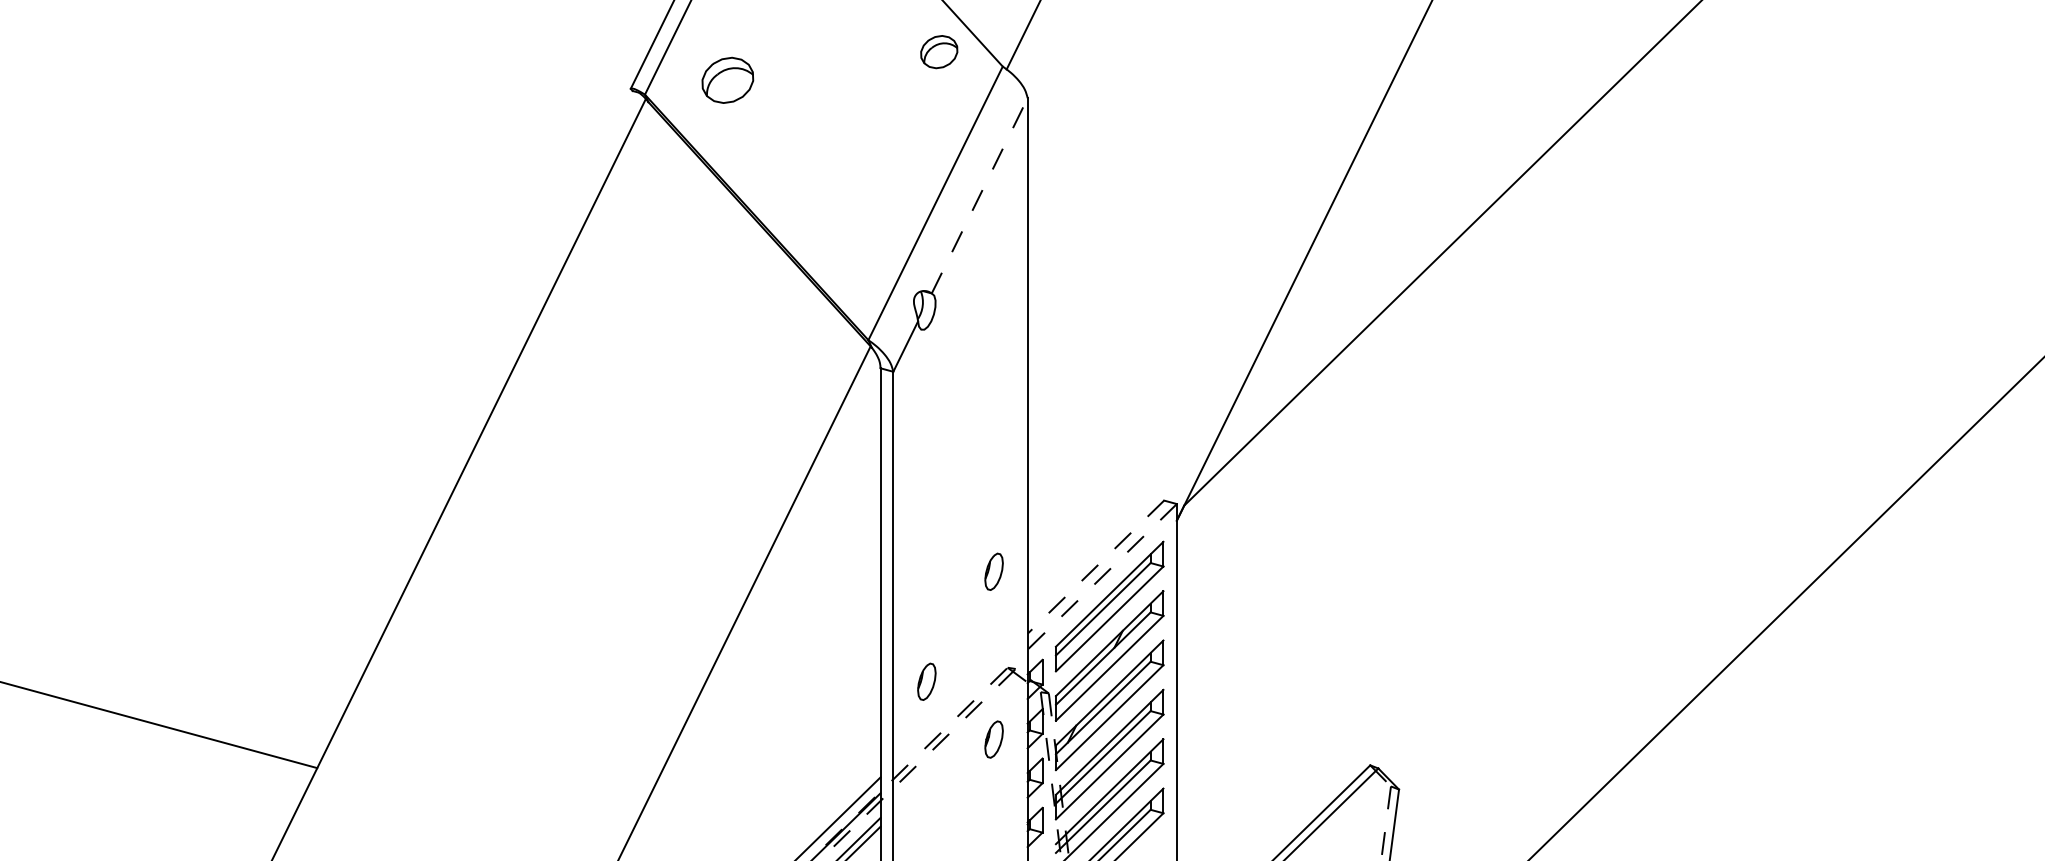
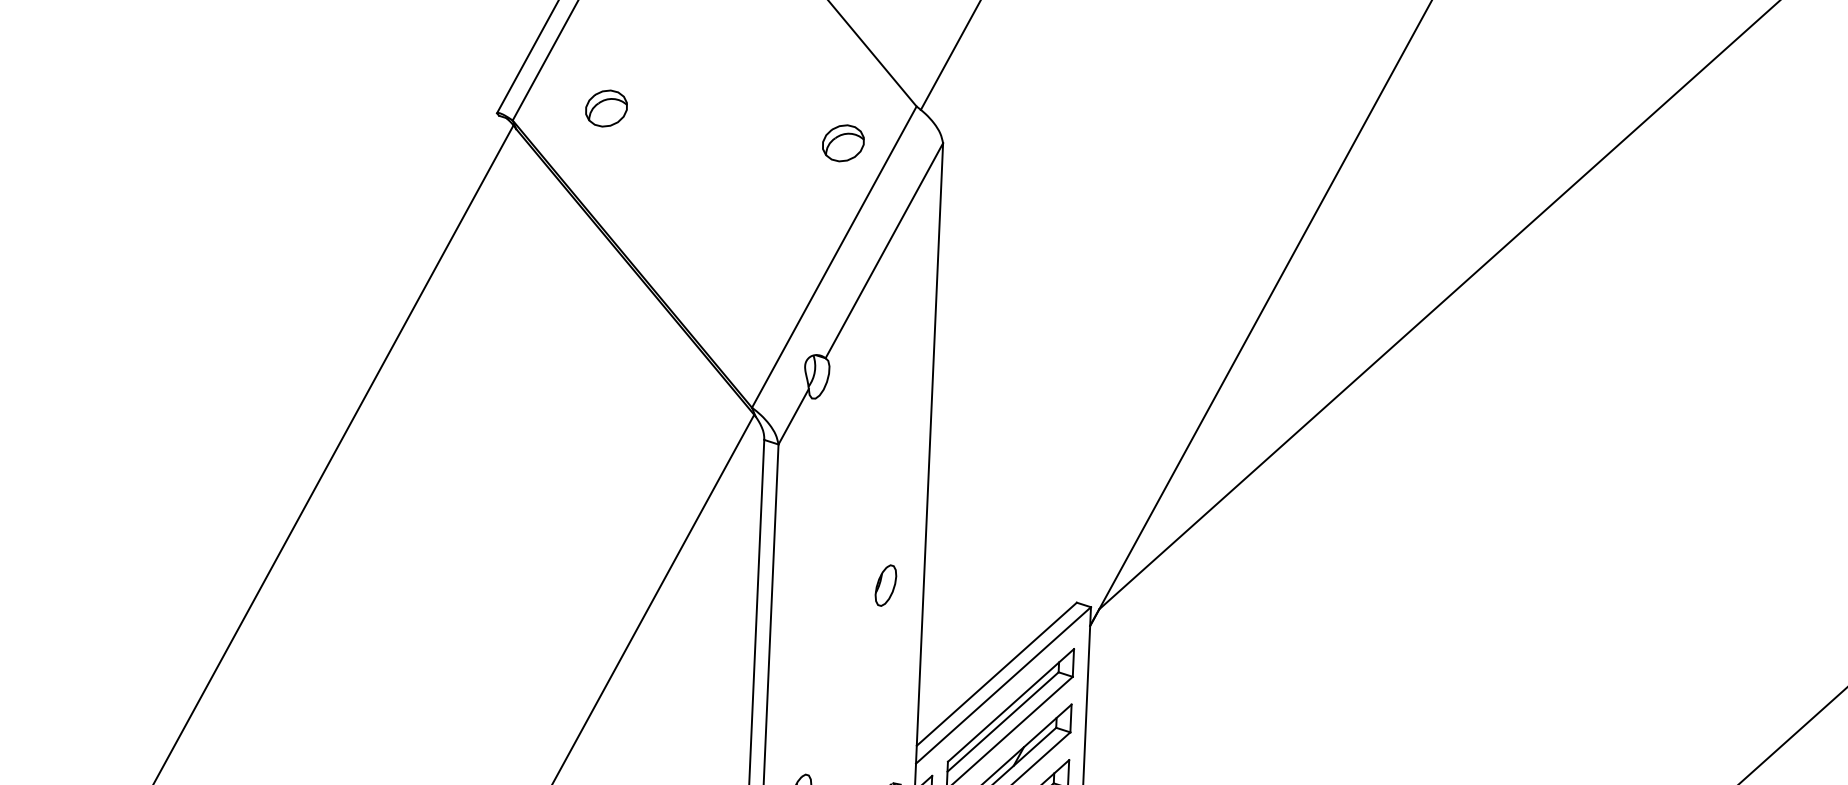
part: (939, 52) -> (843, 143), moved
part: (727, 80) -> (606, 108), size x0.71
line: (979, 195) -> (884, 250), dashed -> solid
line: (1095, 567) -> (996, 674), dashed -> solid
part: (993, 571) -> (885, 585), moved
line: (1101, 577) -> (1002, 686), dashed -> solid

